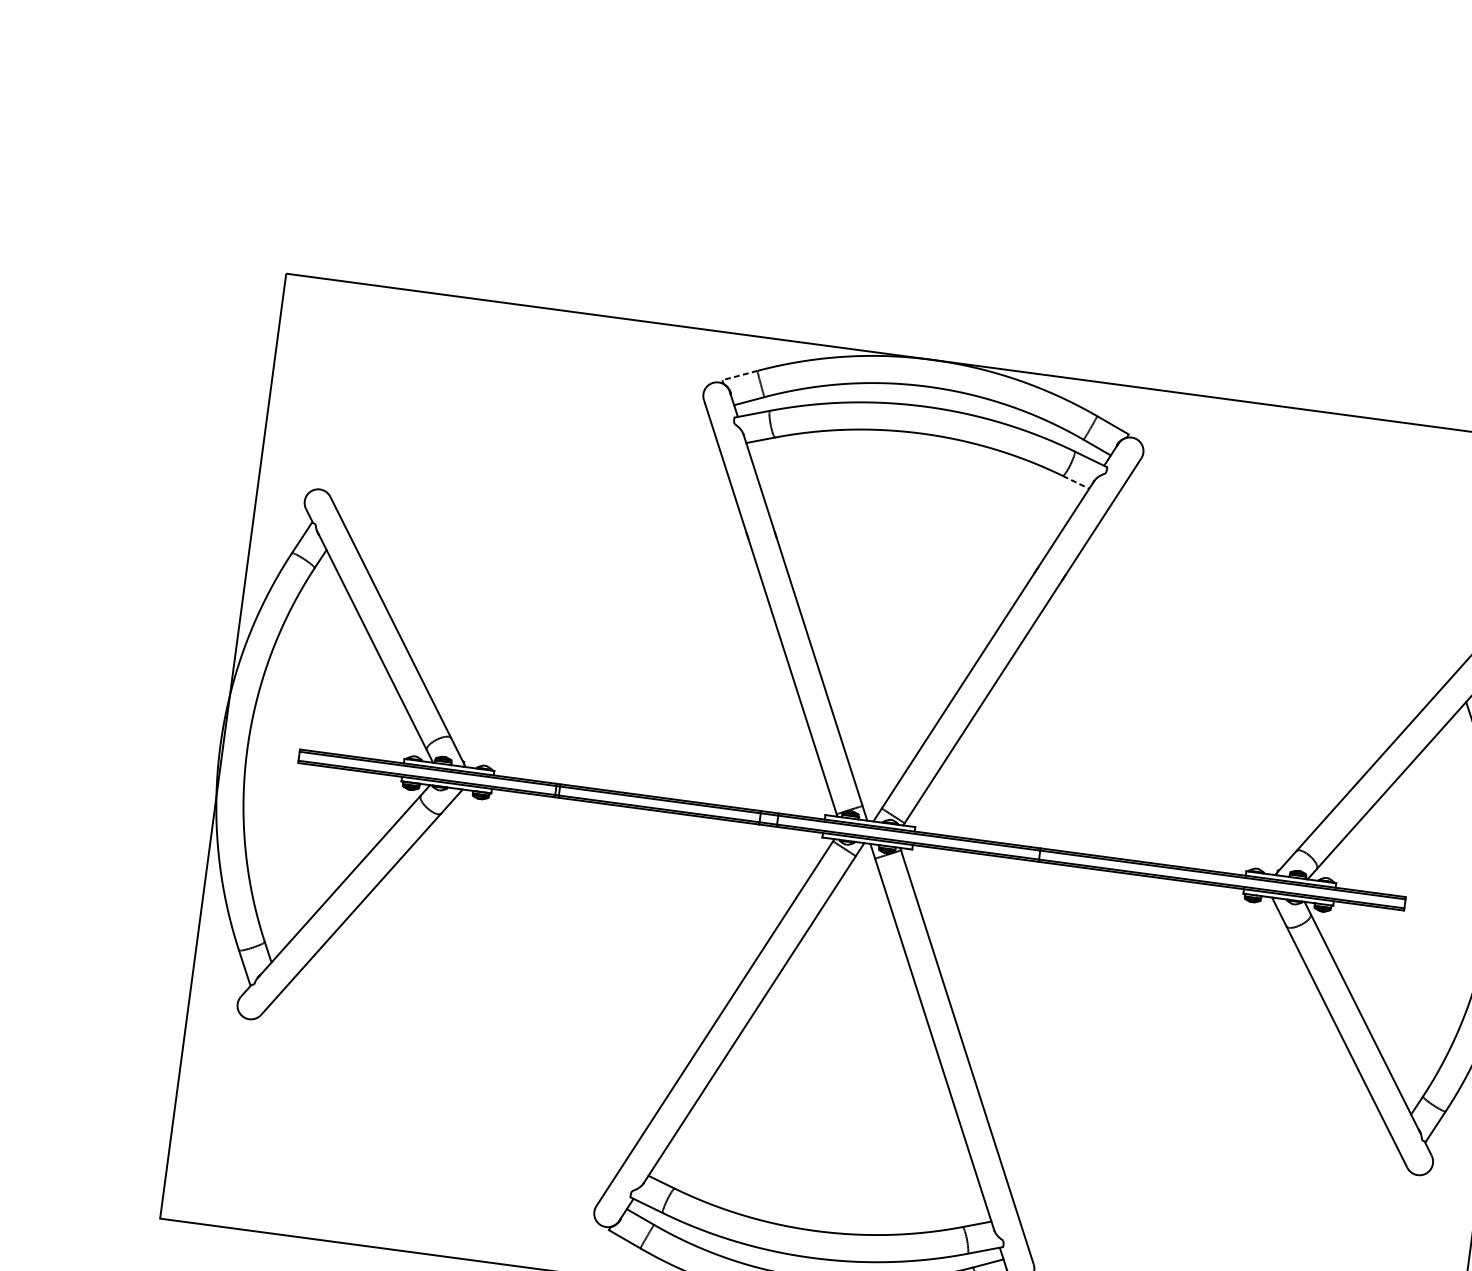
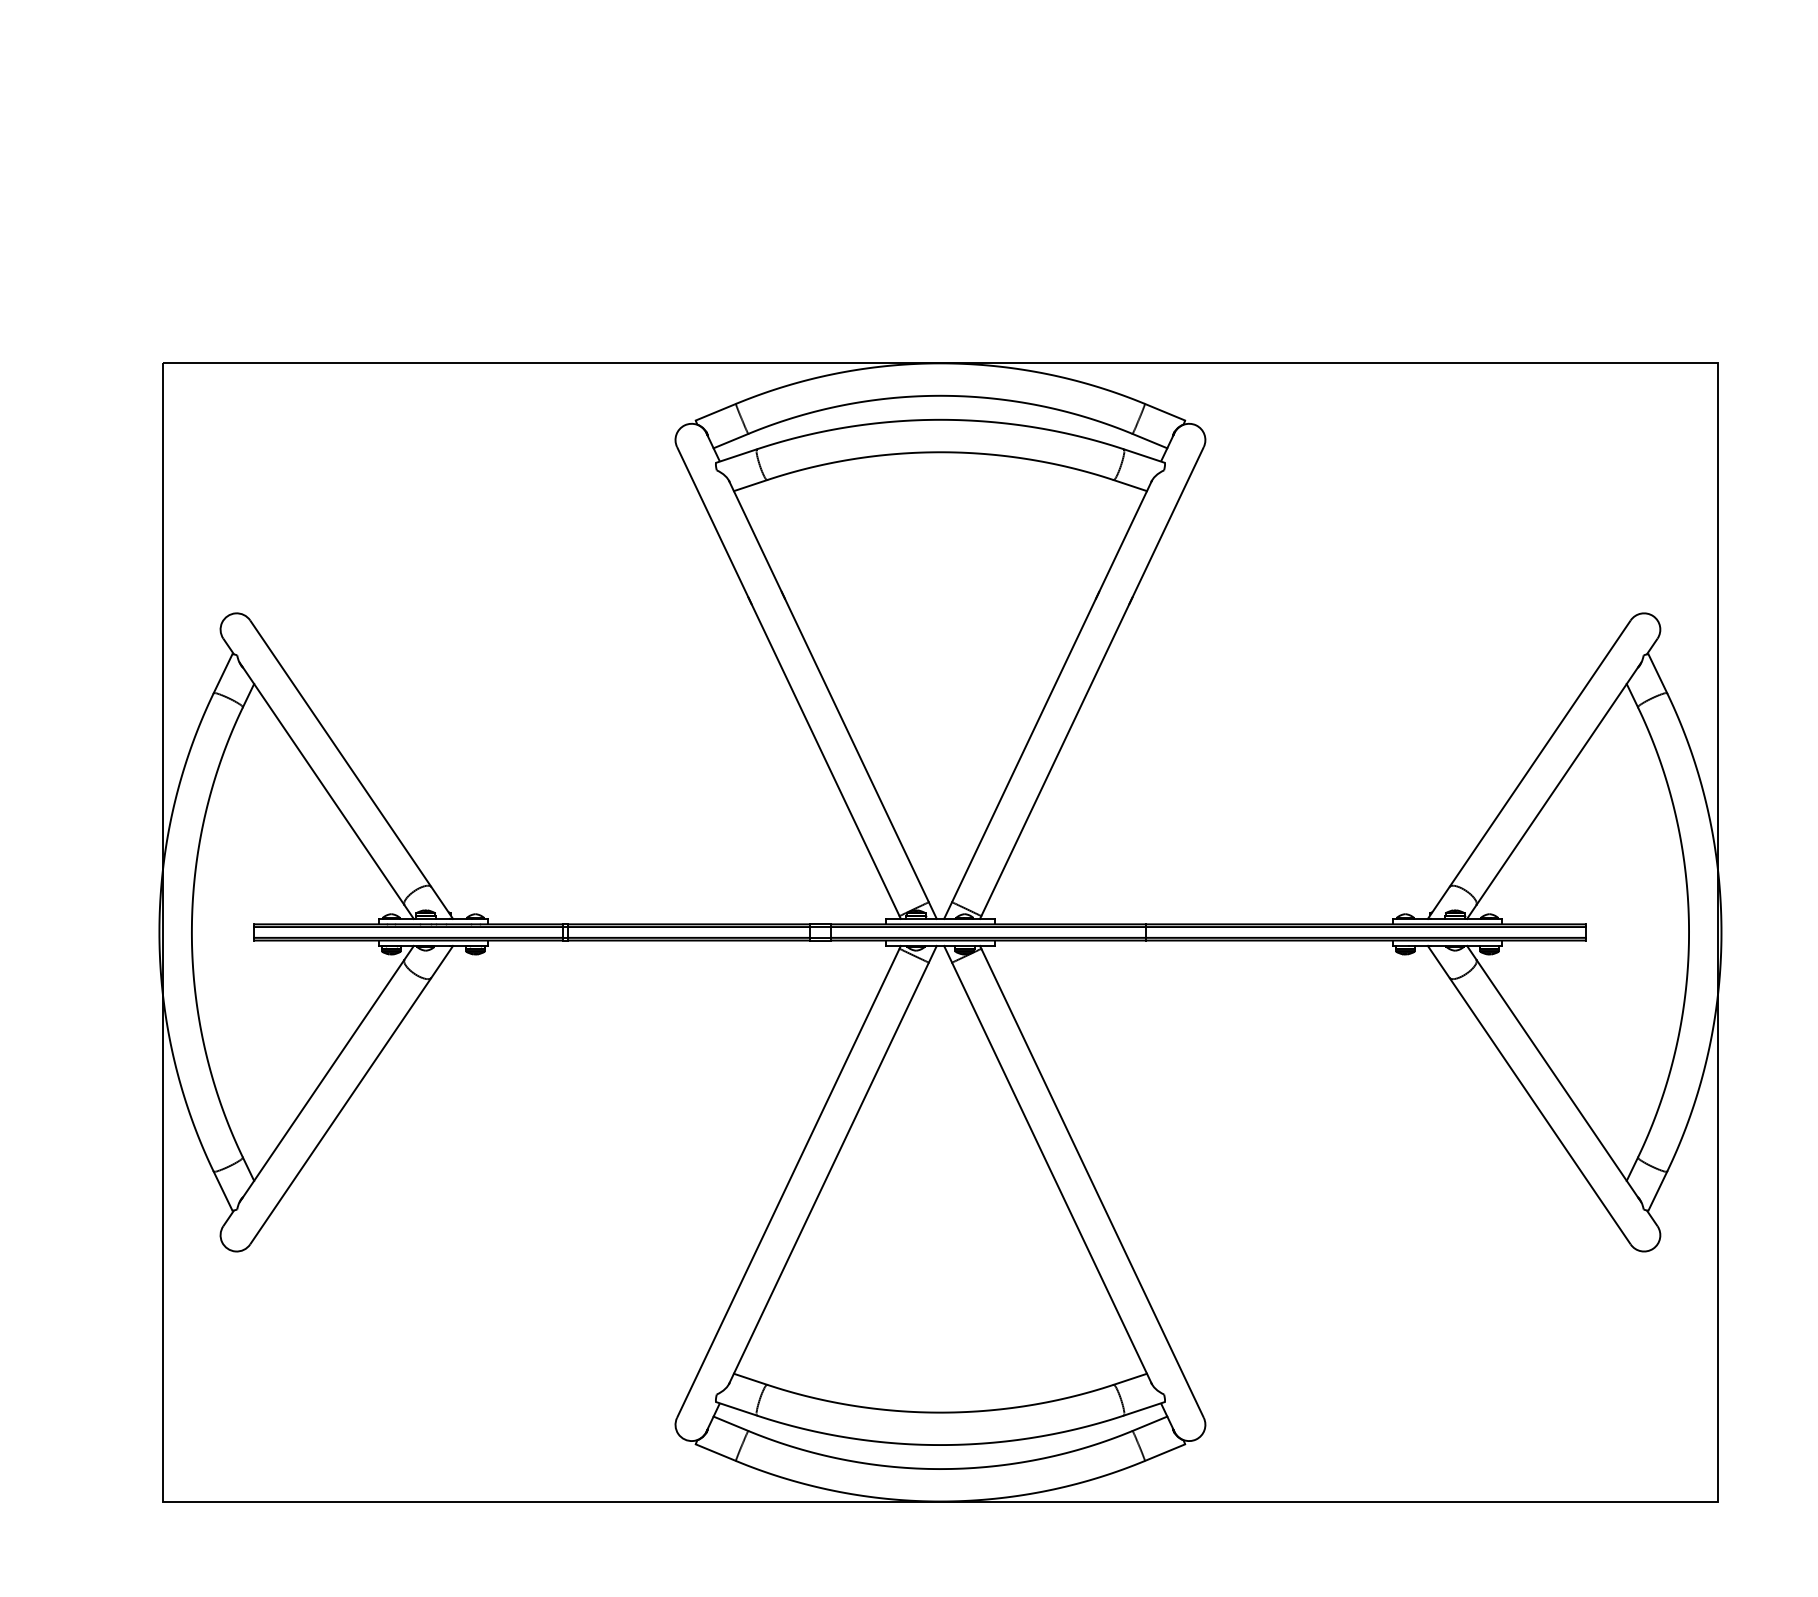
line: (739, 375) -> (715, 412), dashed -> solid
line: (1076, 482) -> (1130, 485), dashed -> solid

